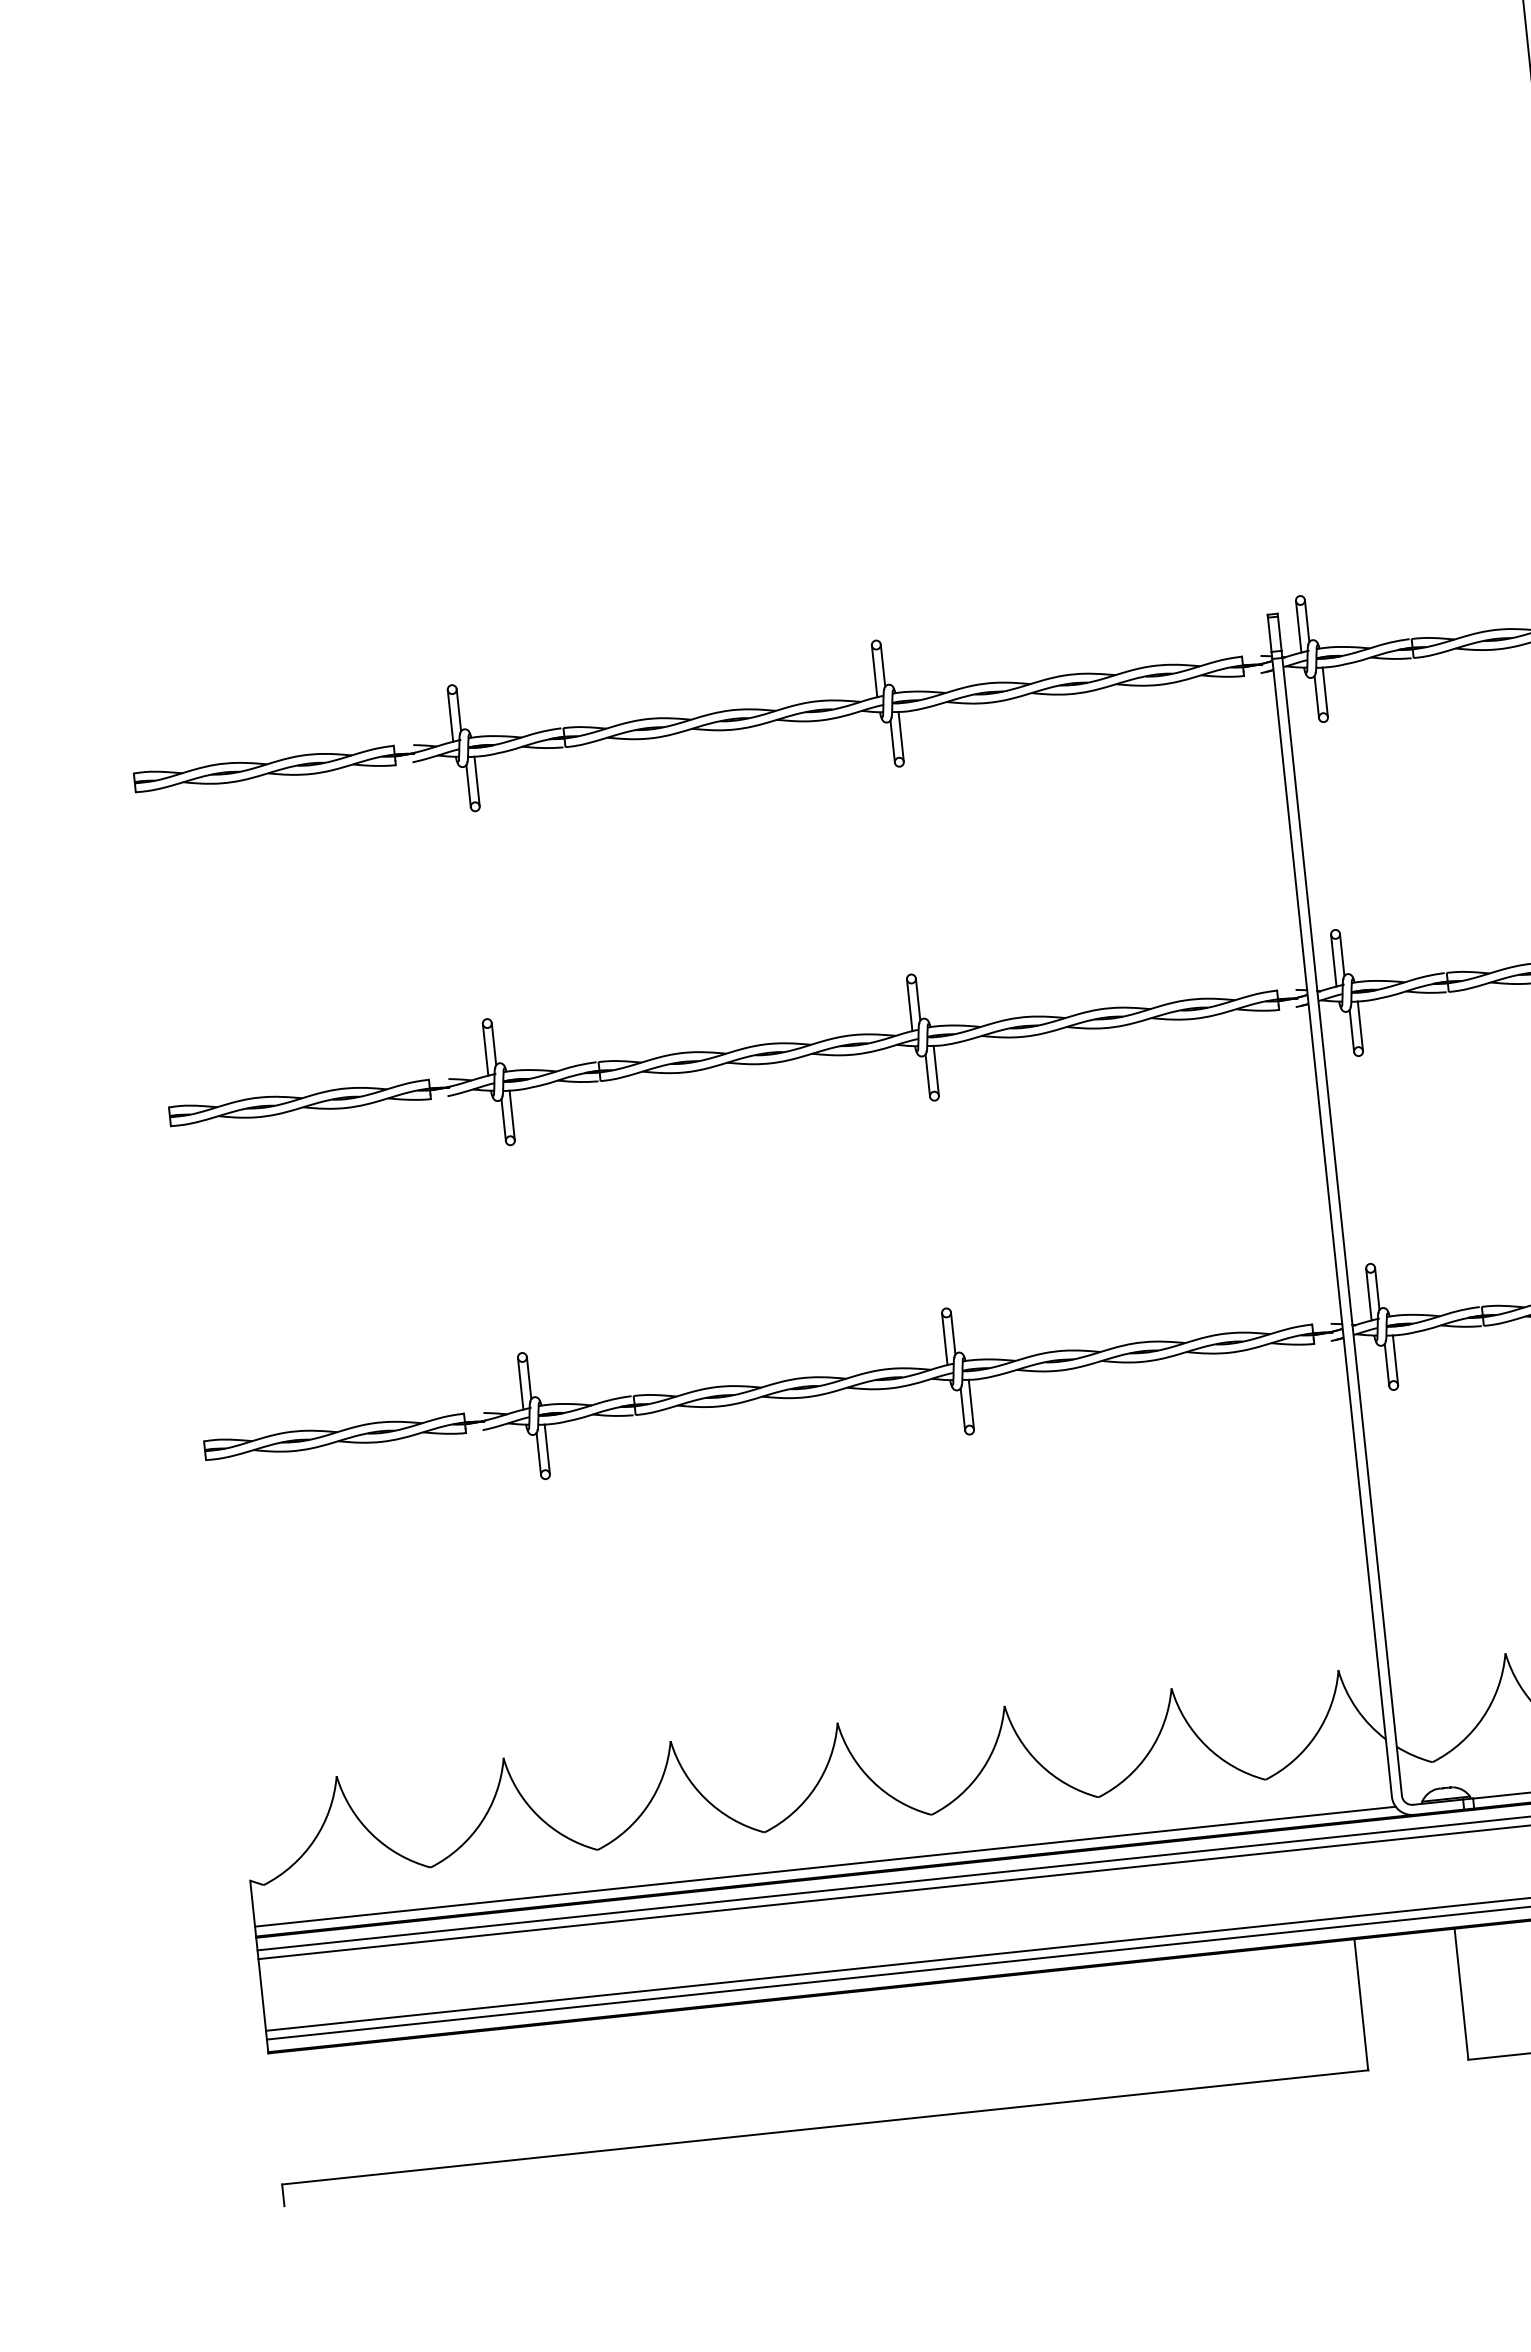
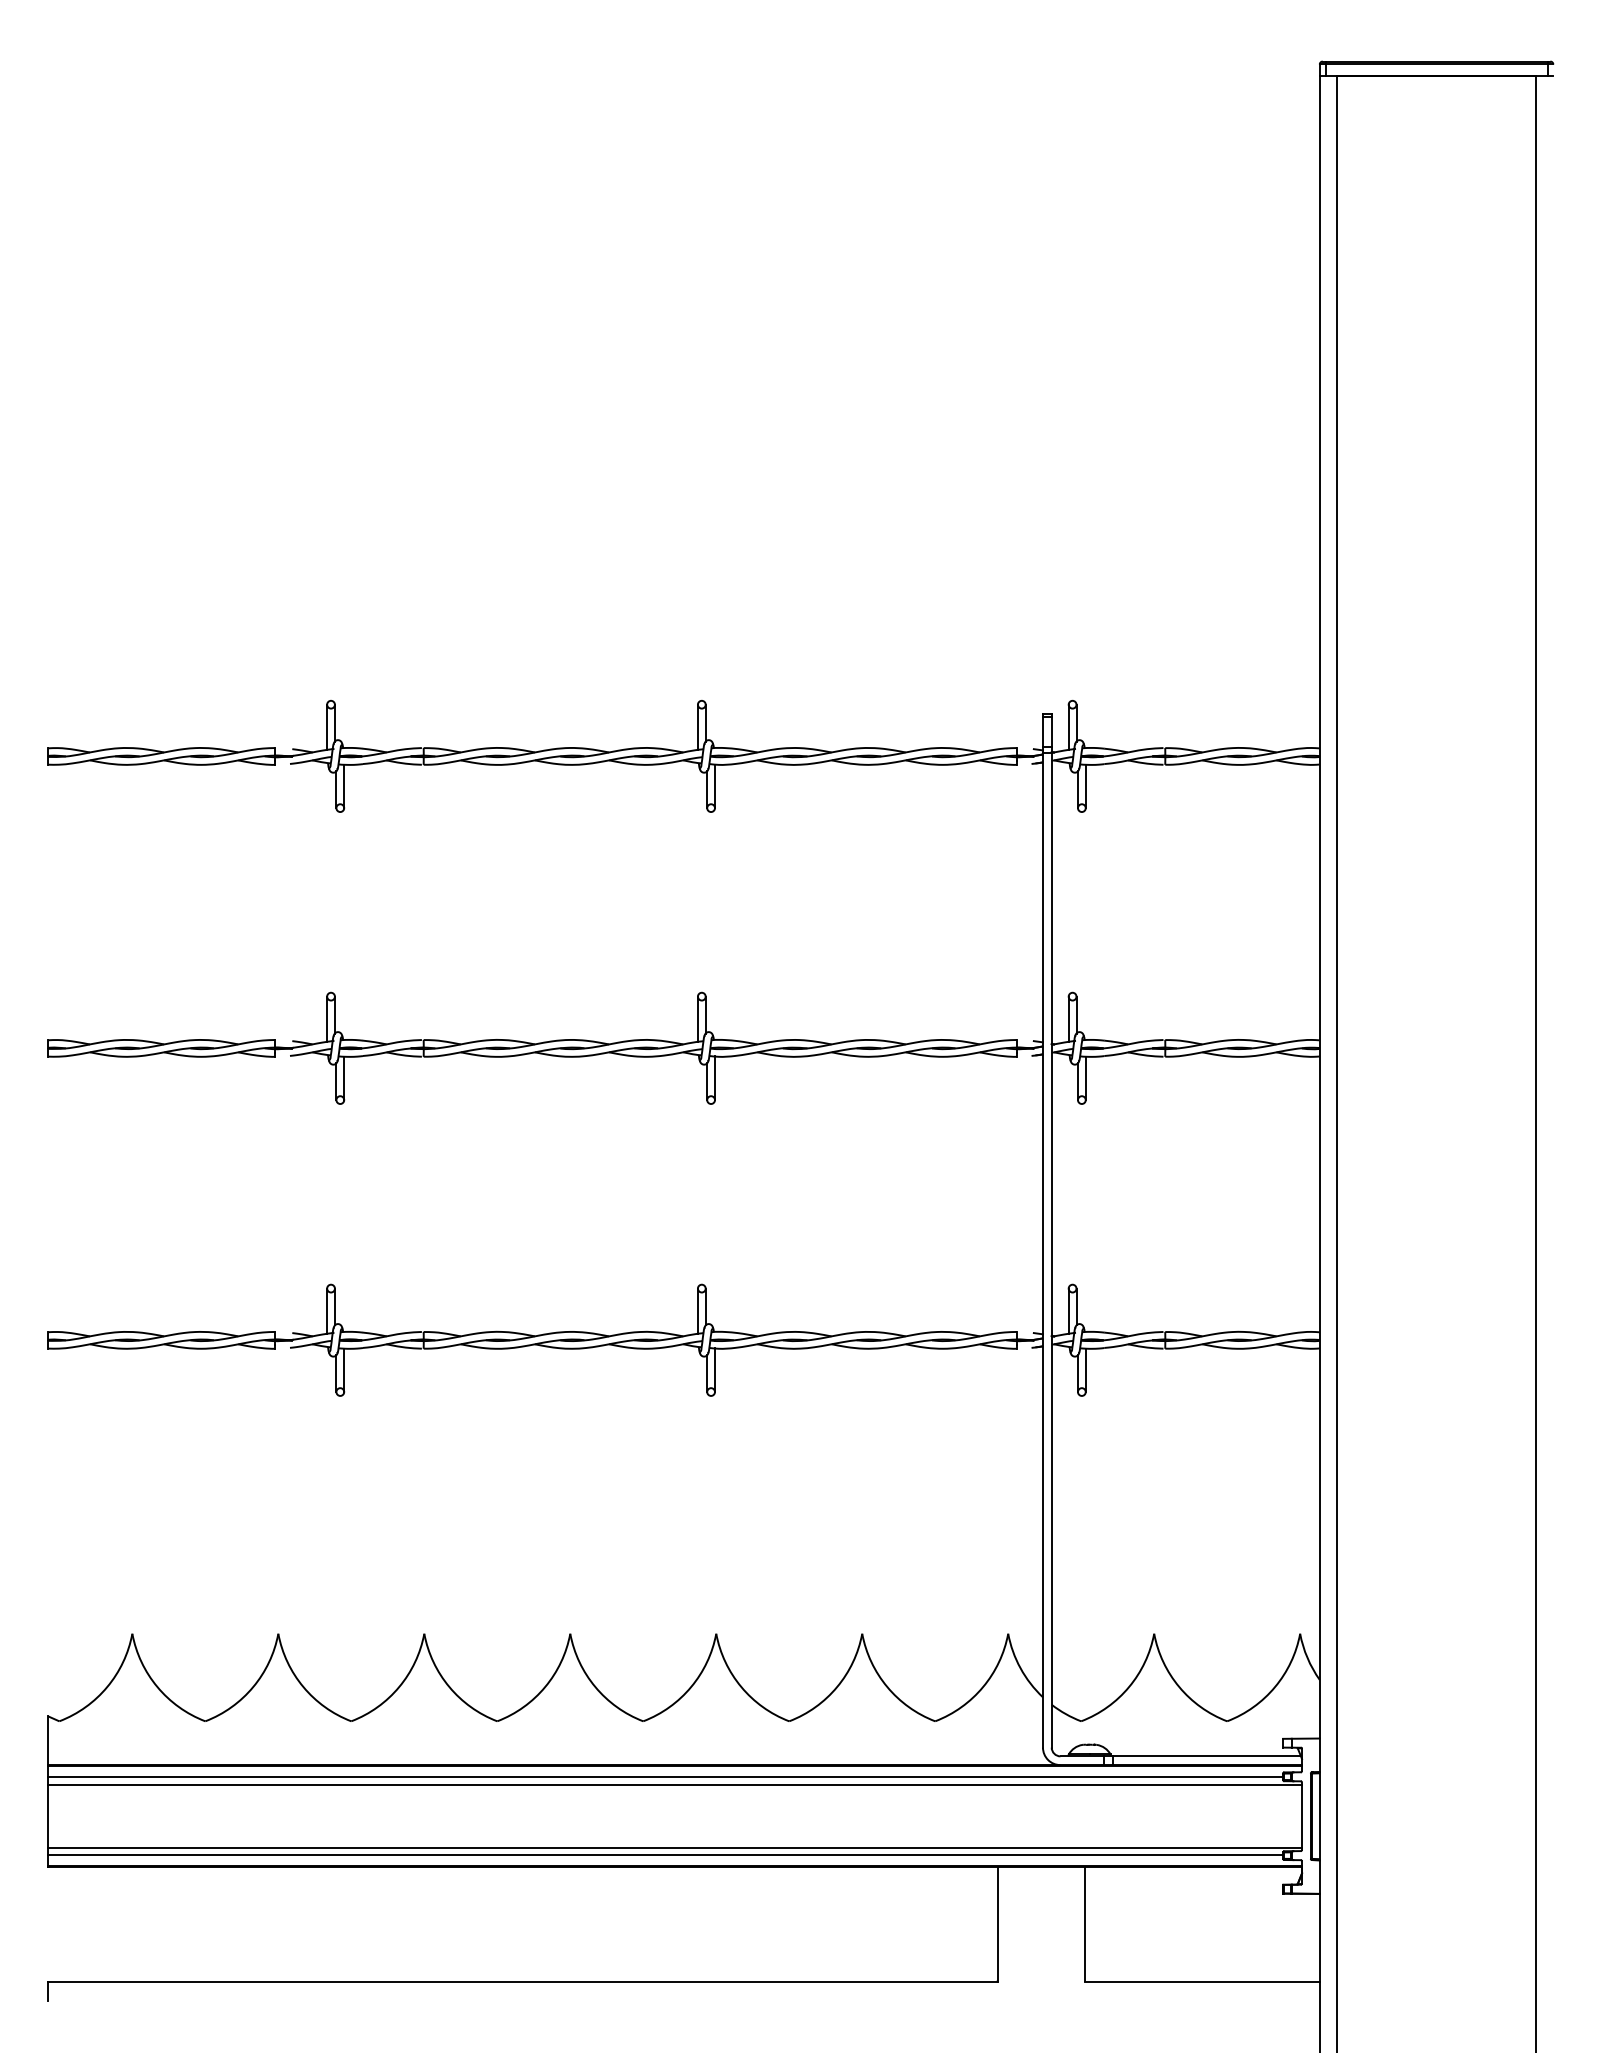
line: (825, 1866) -> (546, 1756), removed

